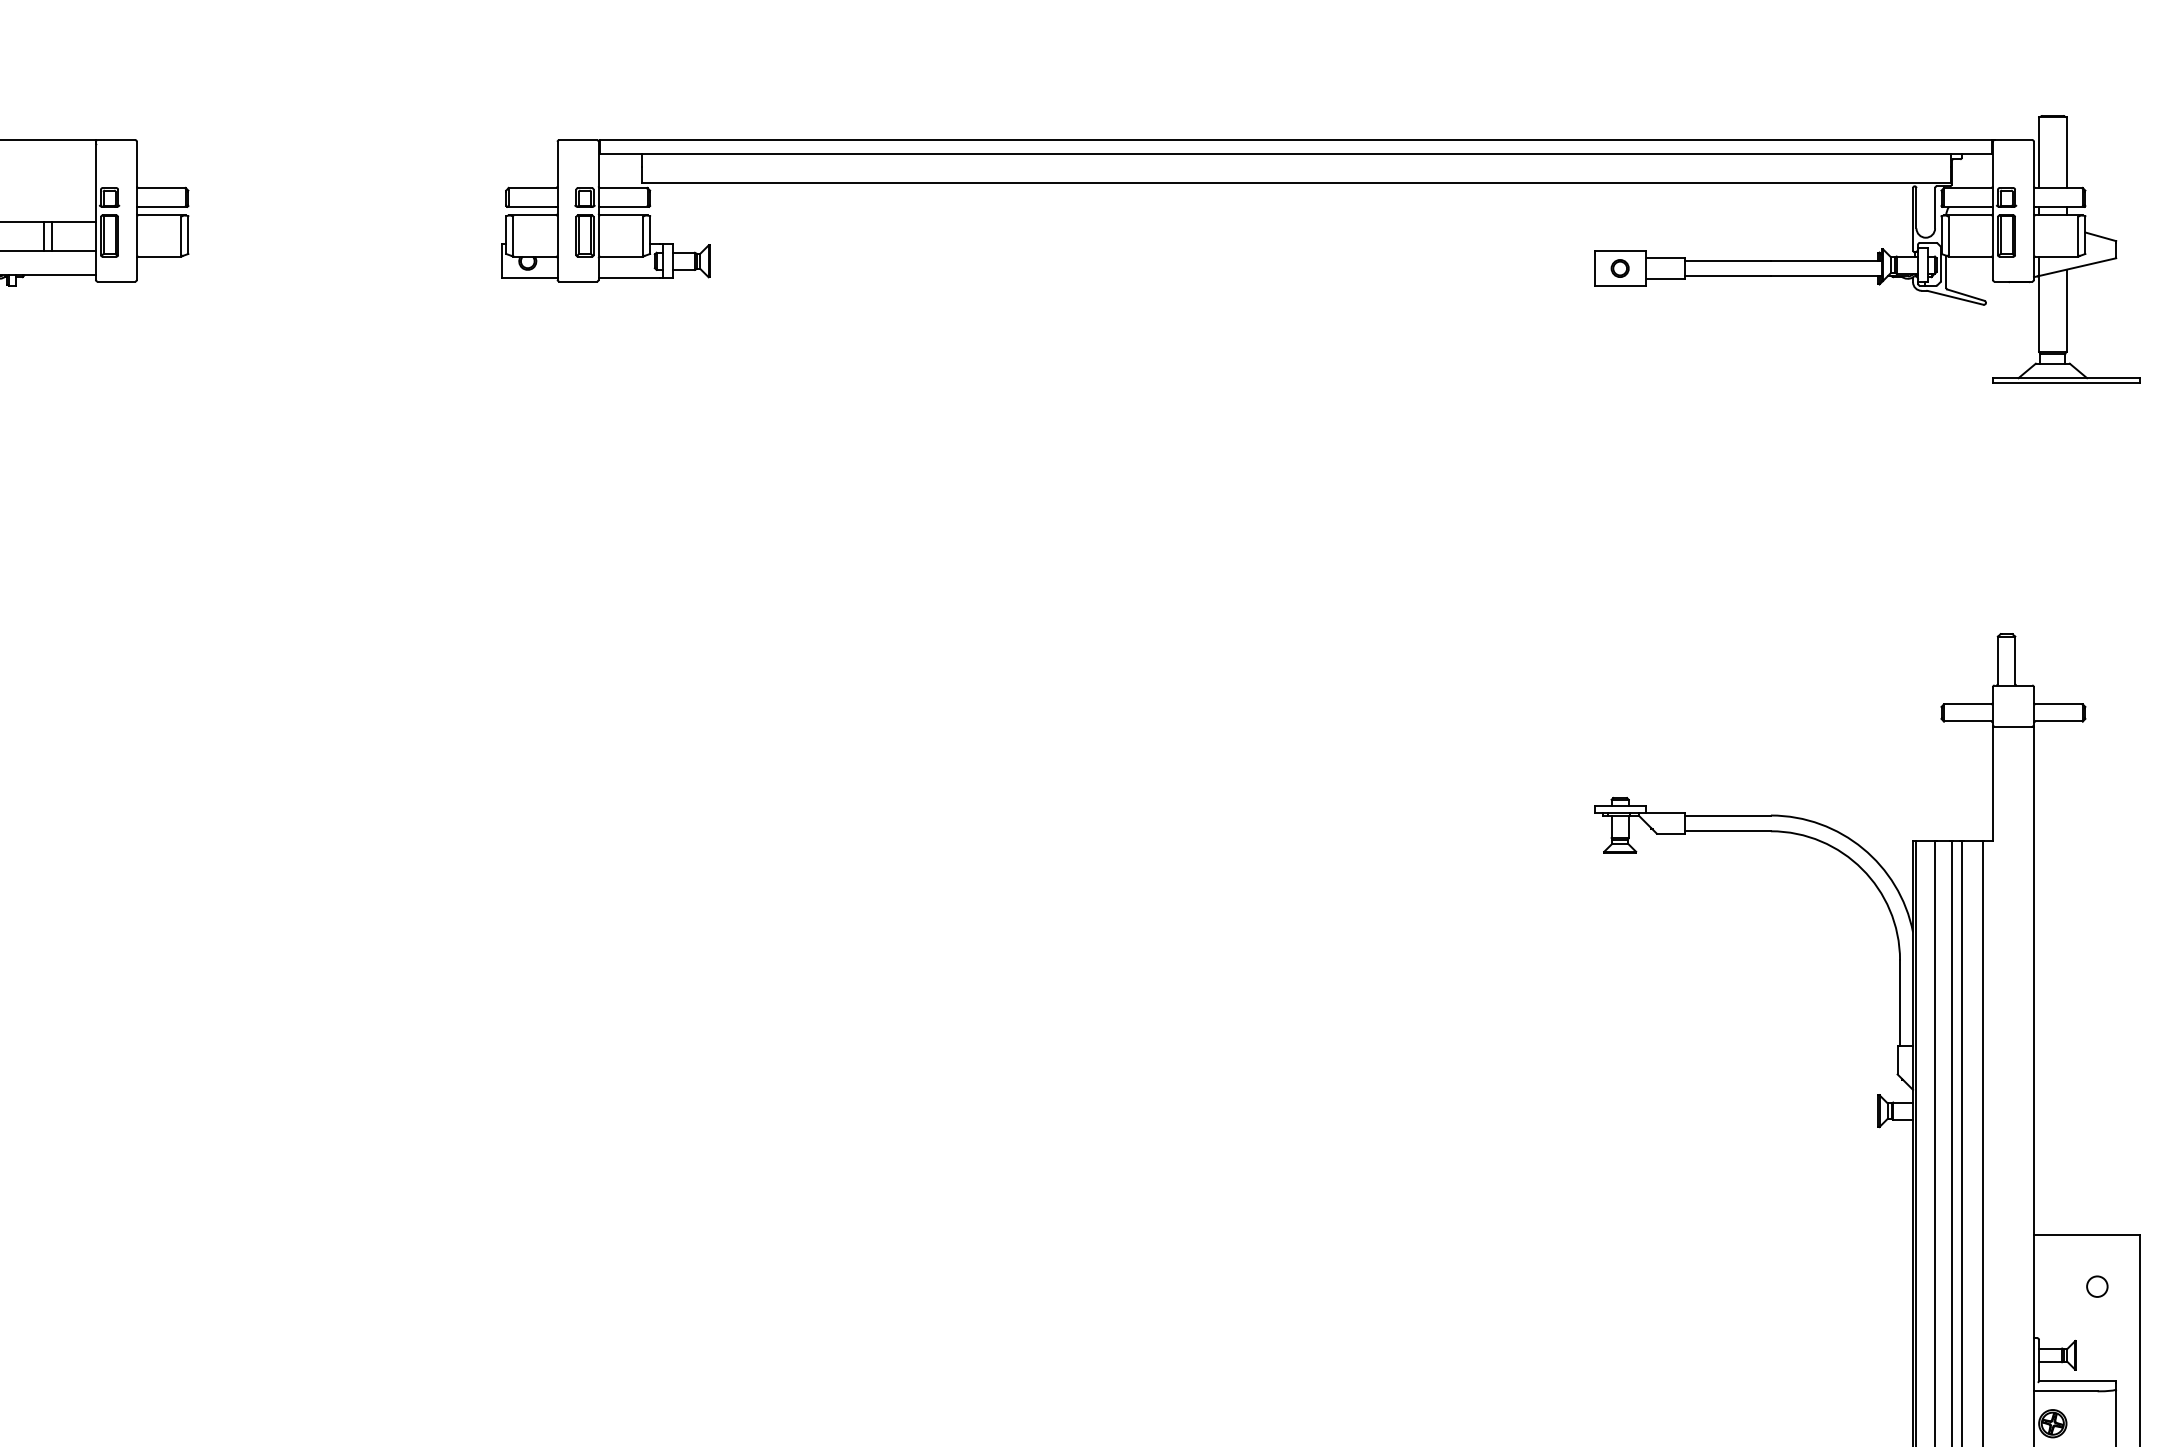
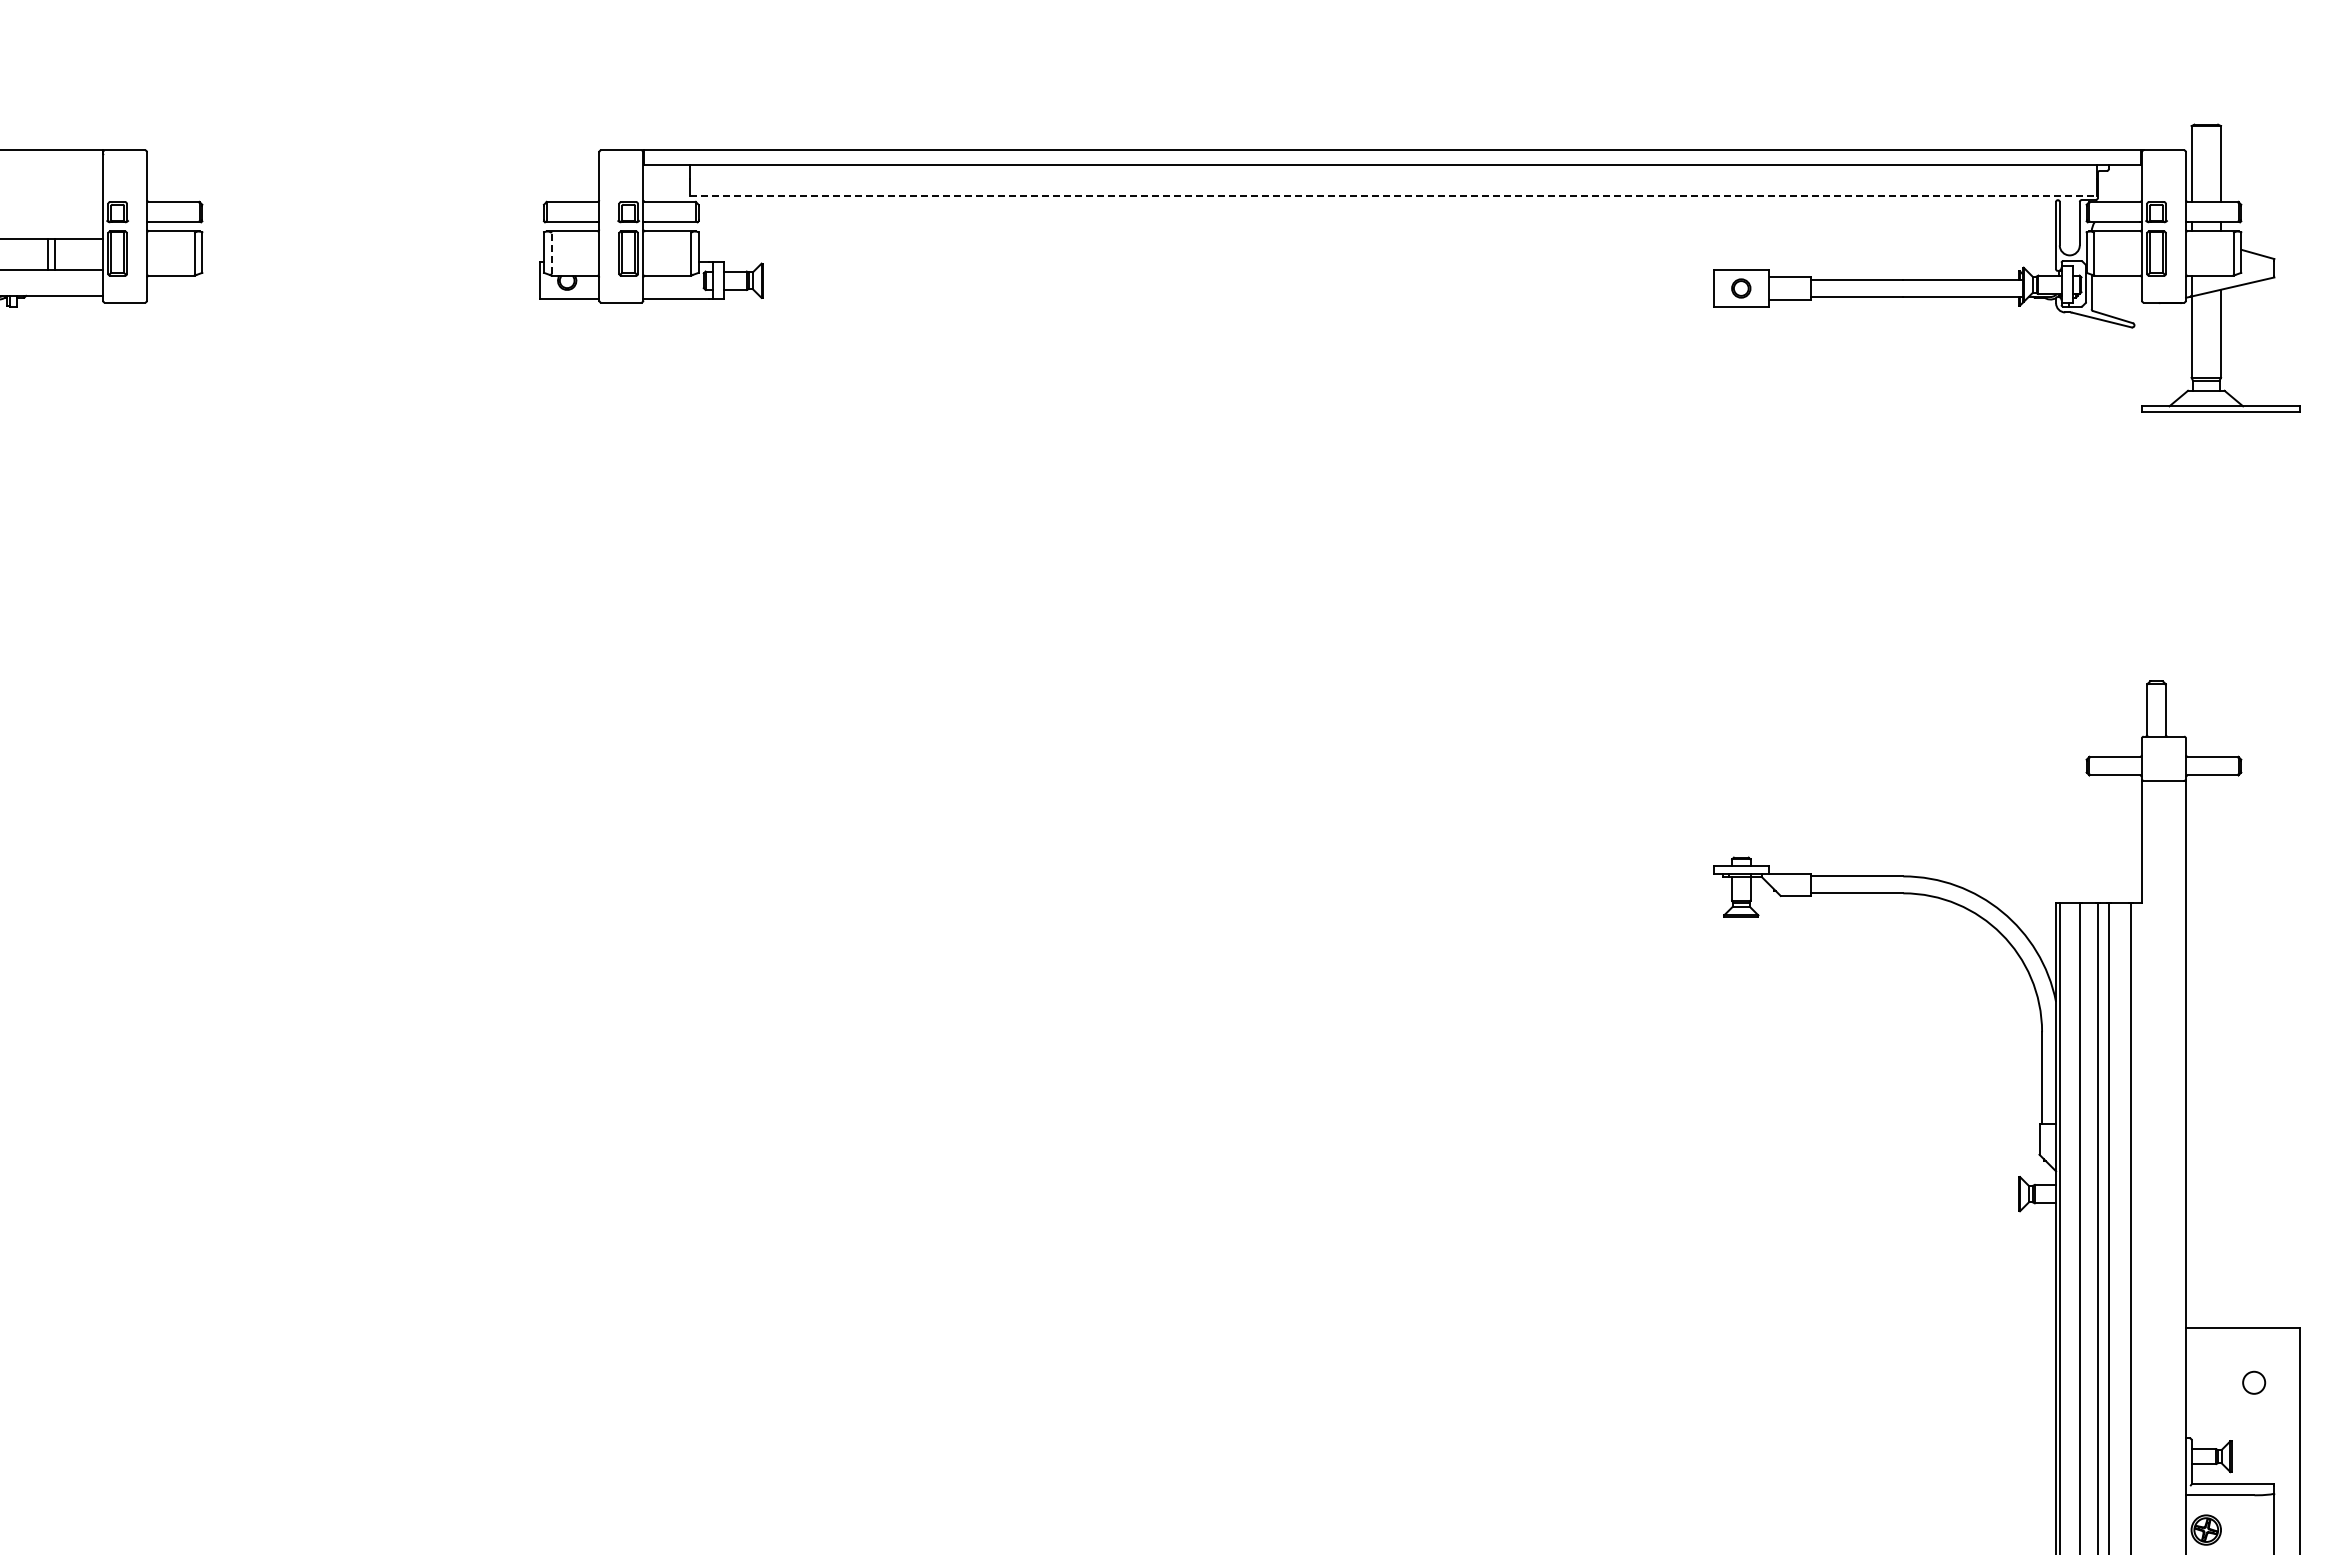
line: (1296, 182) -> (1393, 196), solid -> dashed
line: (513, 235) -> (551, 253), solid -> dashed

